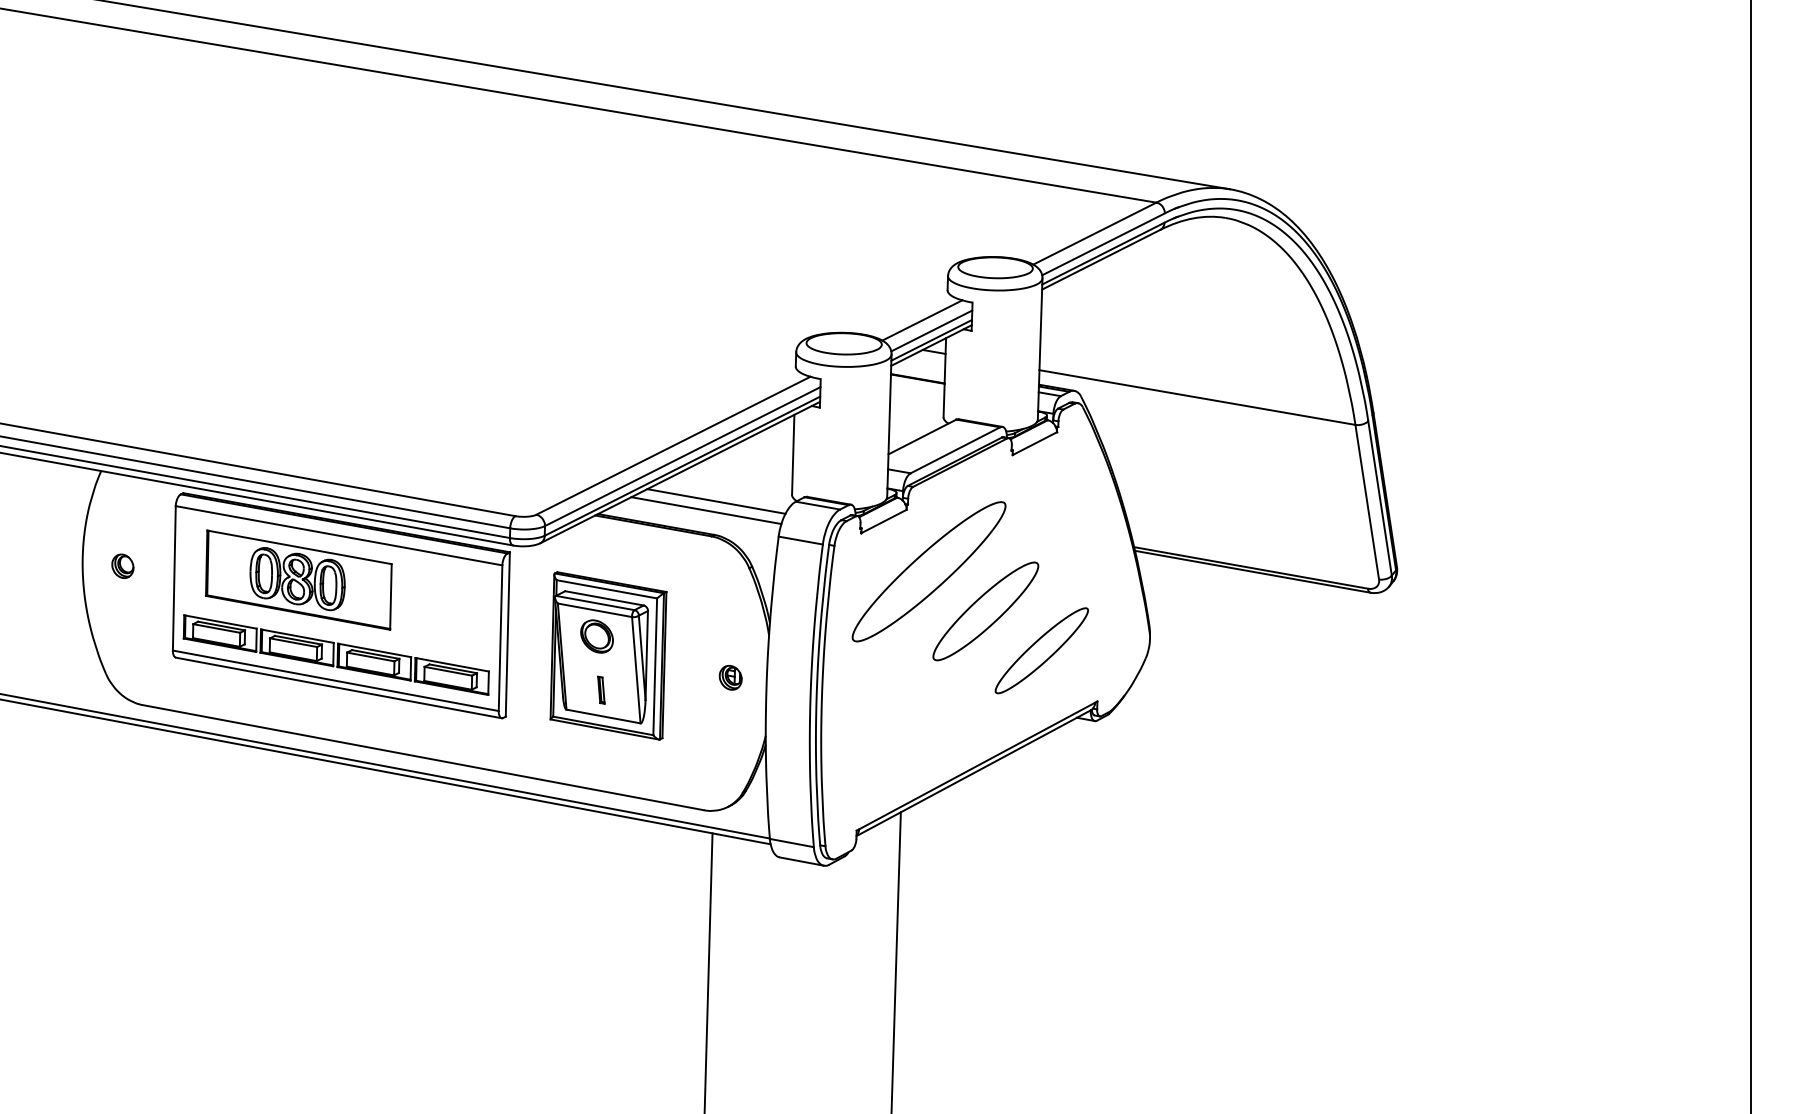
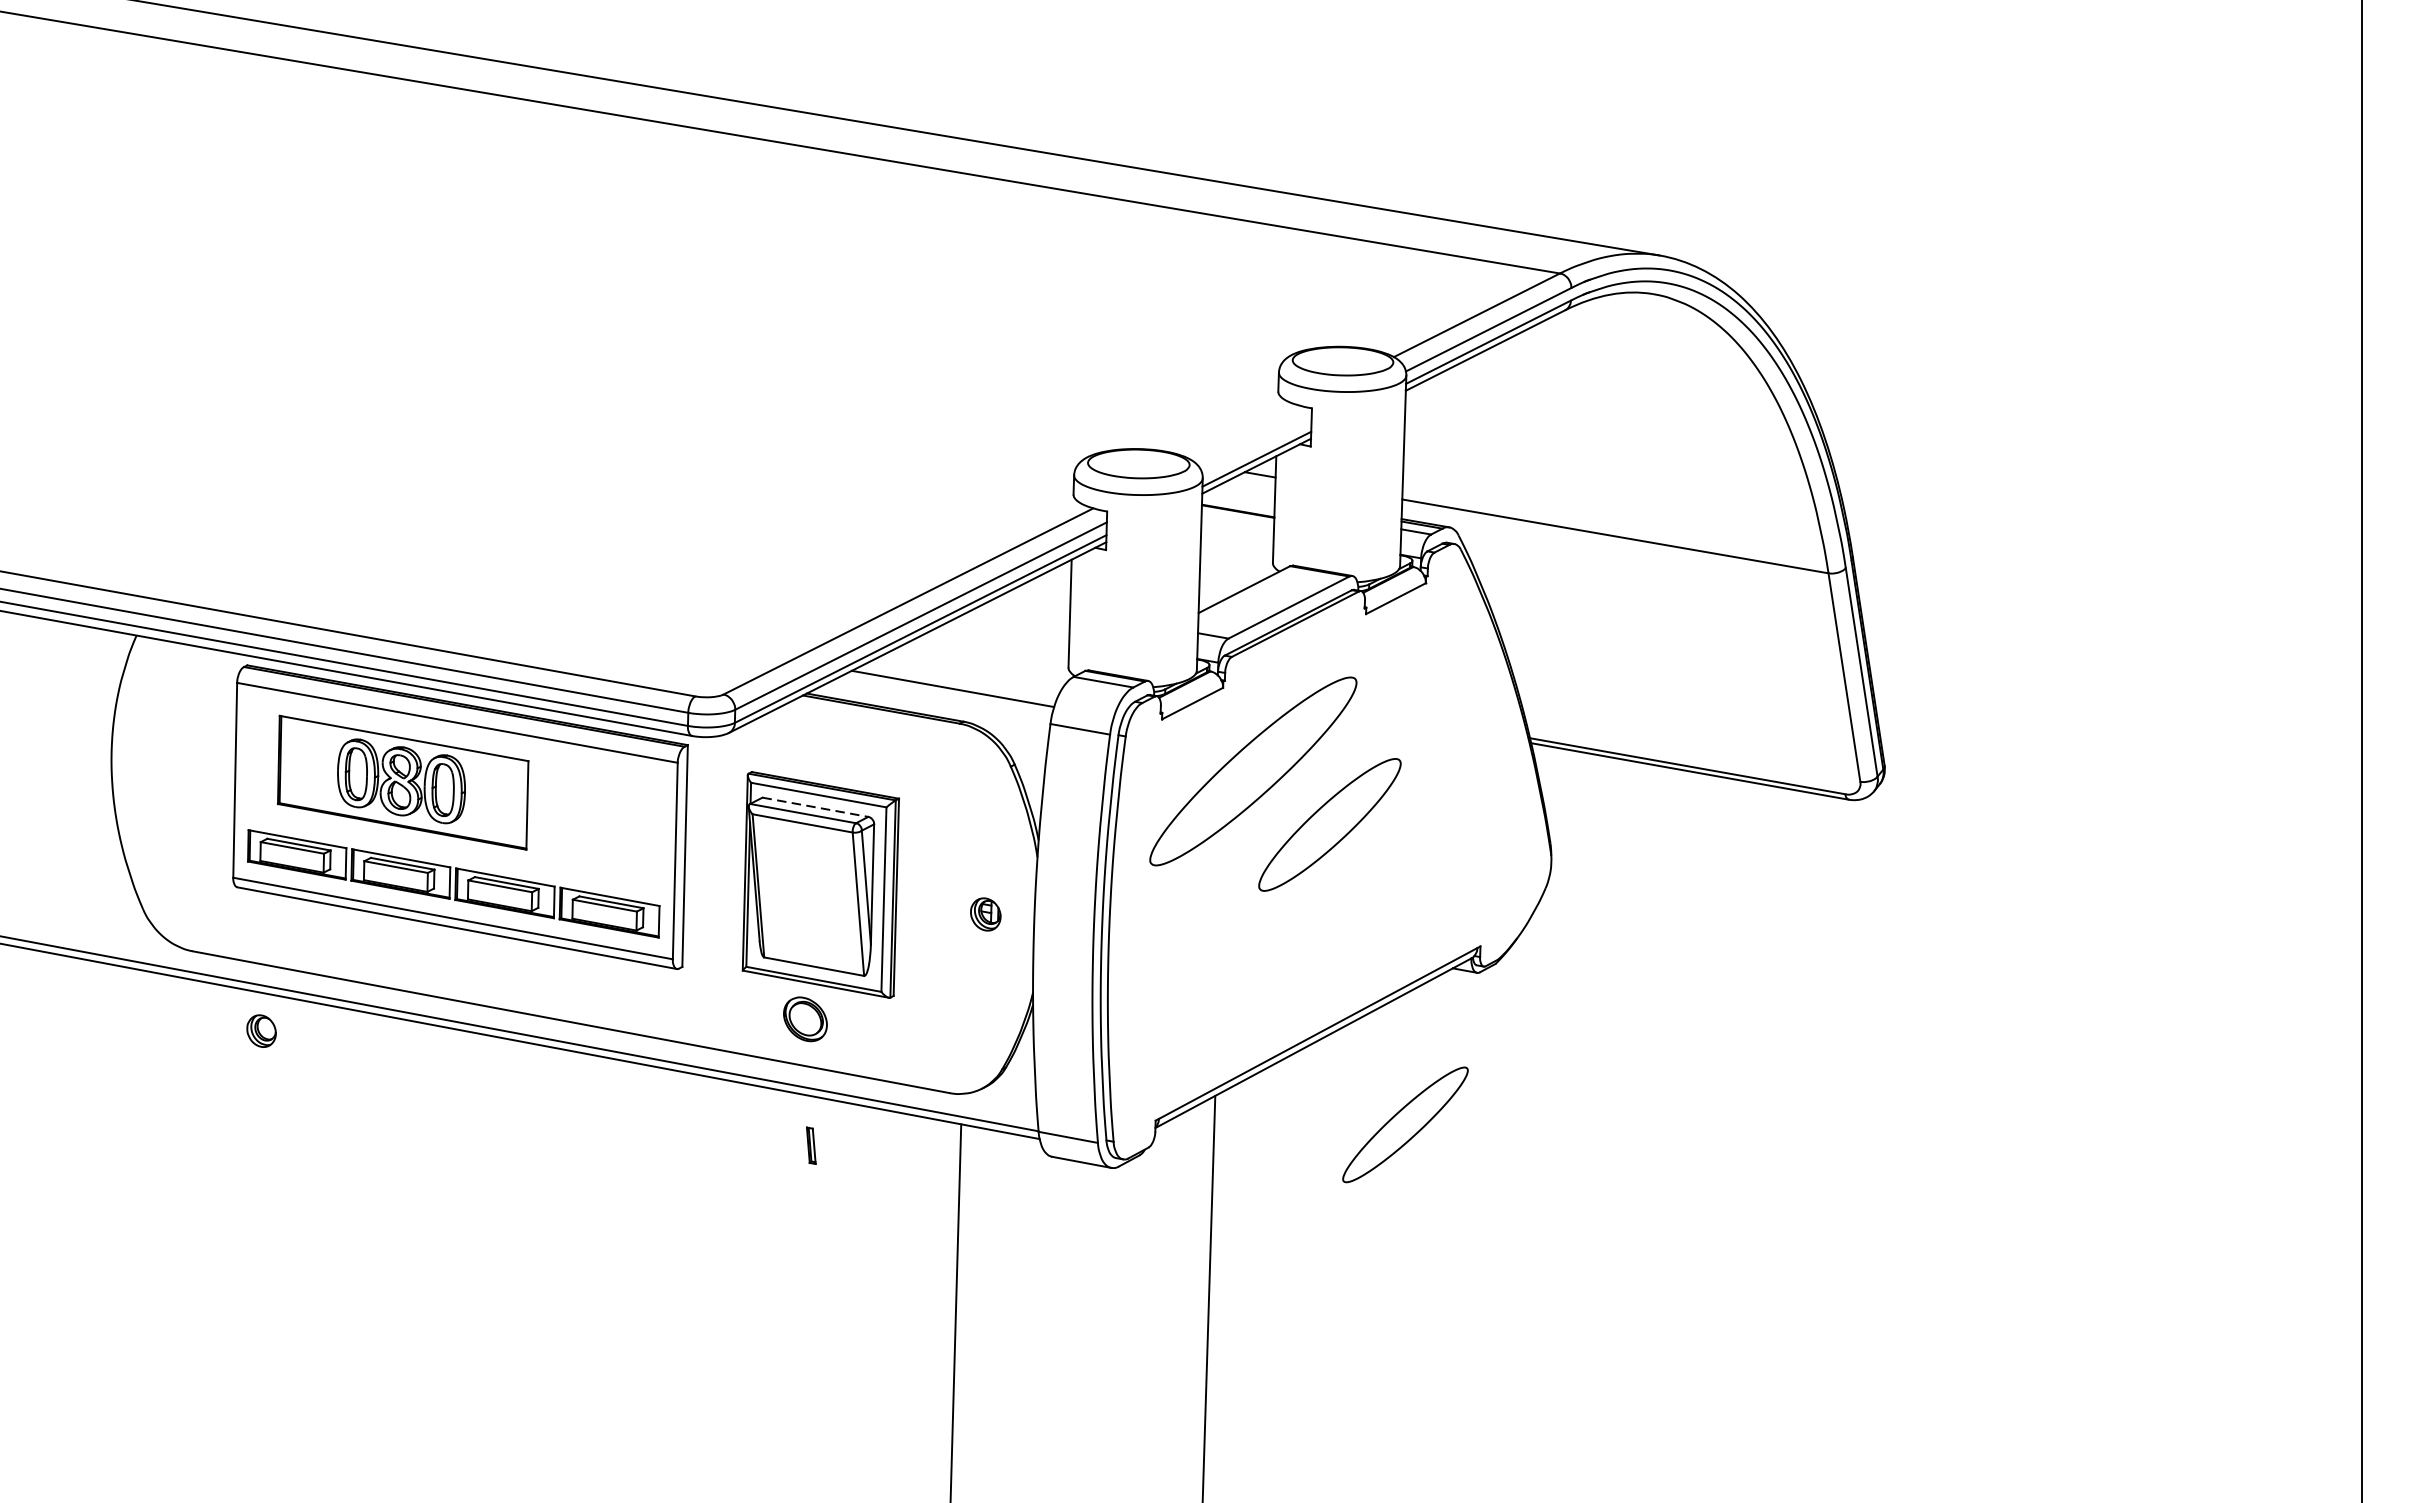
line: (922, 320) -> (1244, 432), removed
line: (931, 330) -> (1256, 445), removed
line: (716, 501) -> (966, 676), removed
part: (122, 565) -> (261, 1030), moved
line: (604, 598) -> (815, 807), solid -> dashed
part: (596, 636) -> (804, 1019), moved
part: (1041, 650) -> (1405, 1124), moved
part: (601, 689) -> (811, 1144), moved

